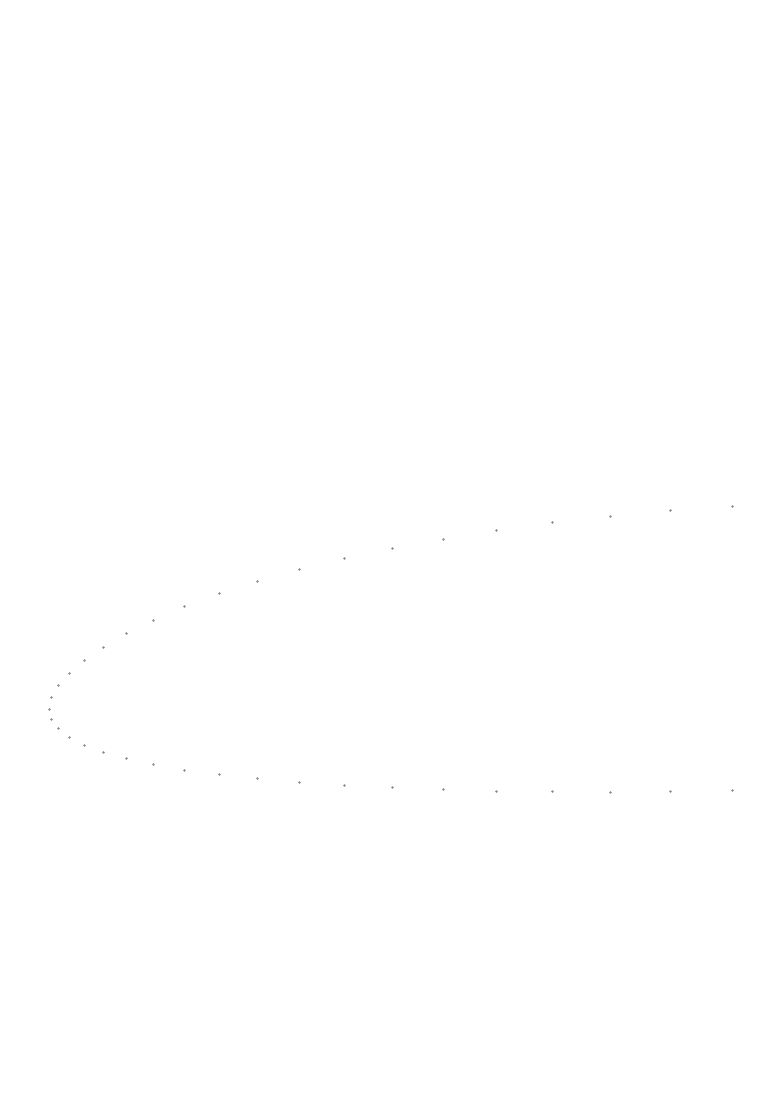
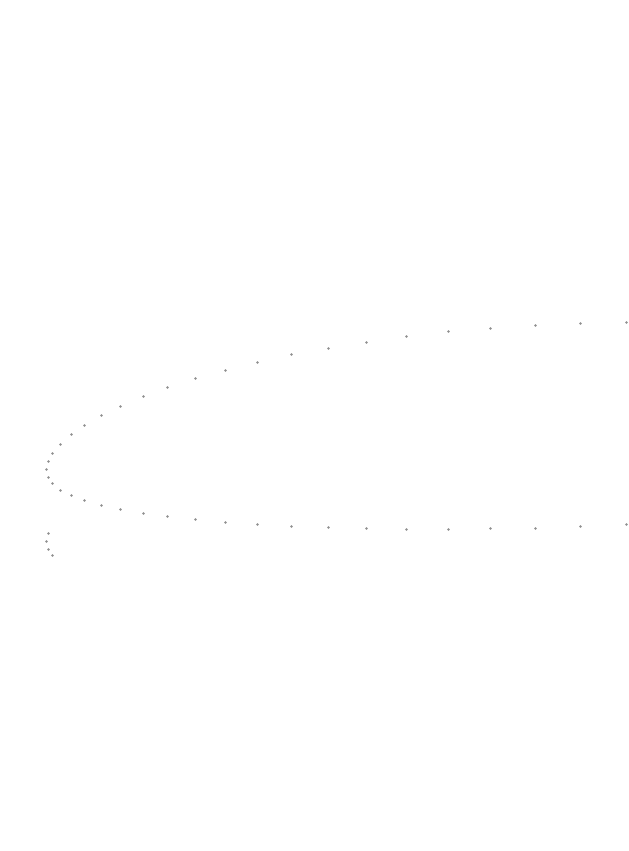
part: (54, 813) -> (49, 544), added

